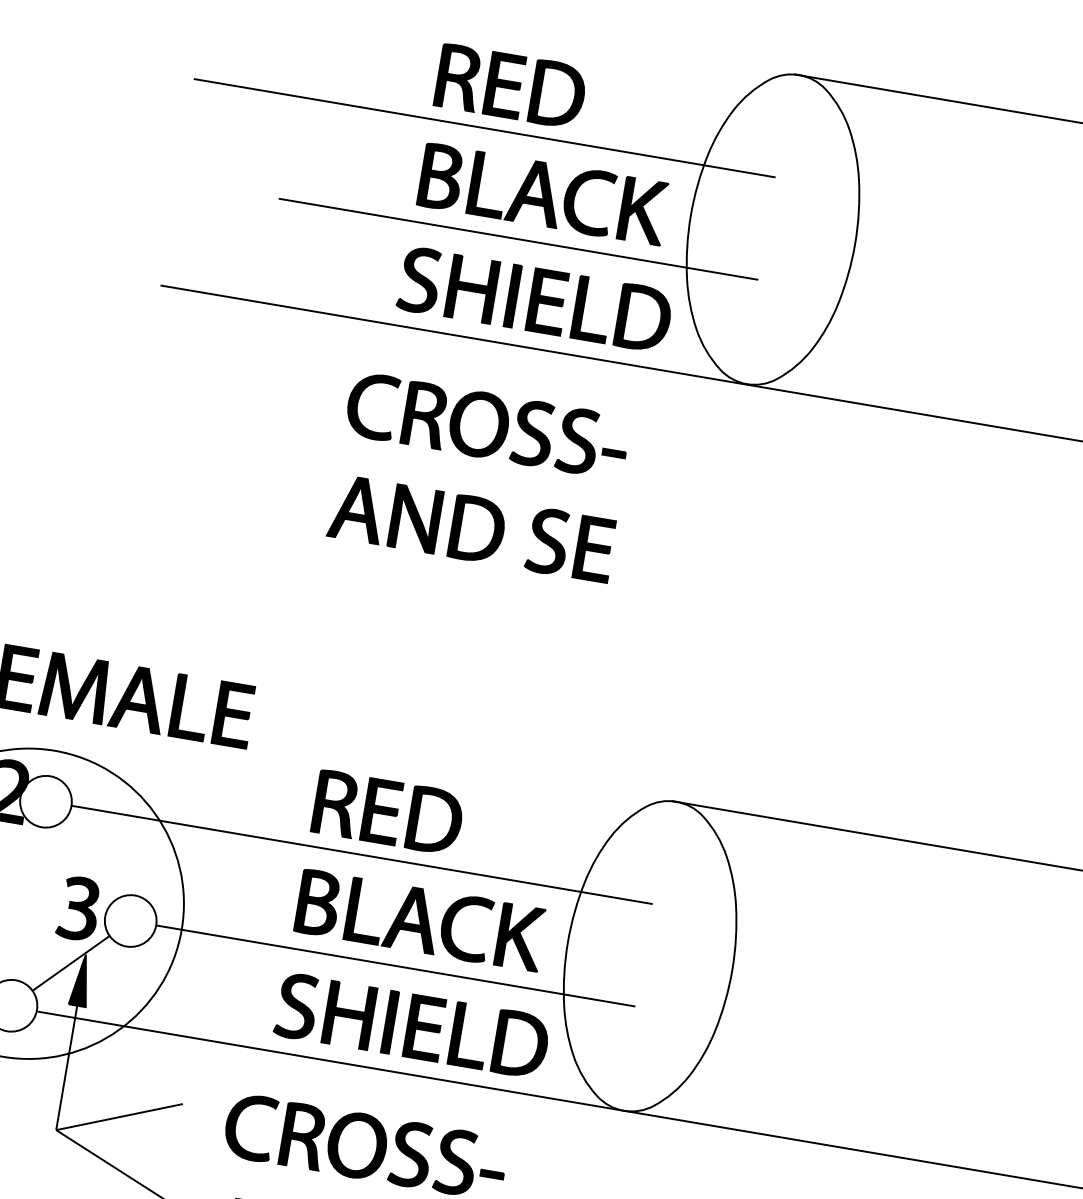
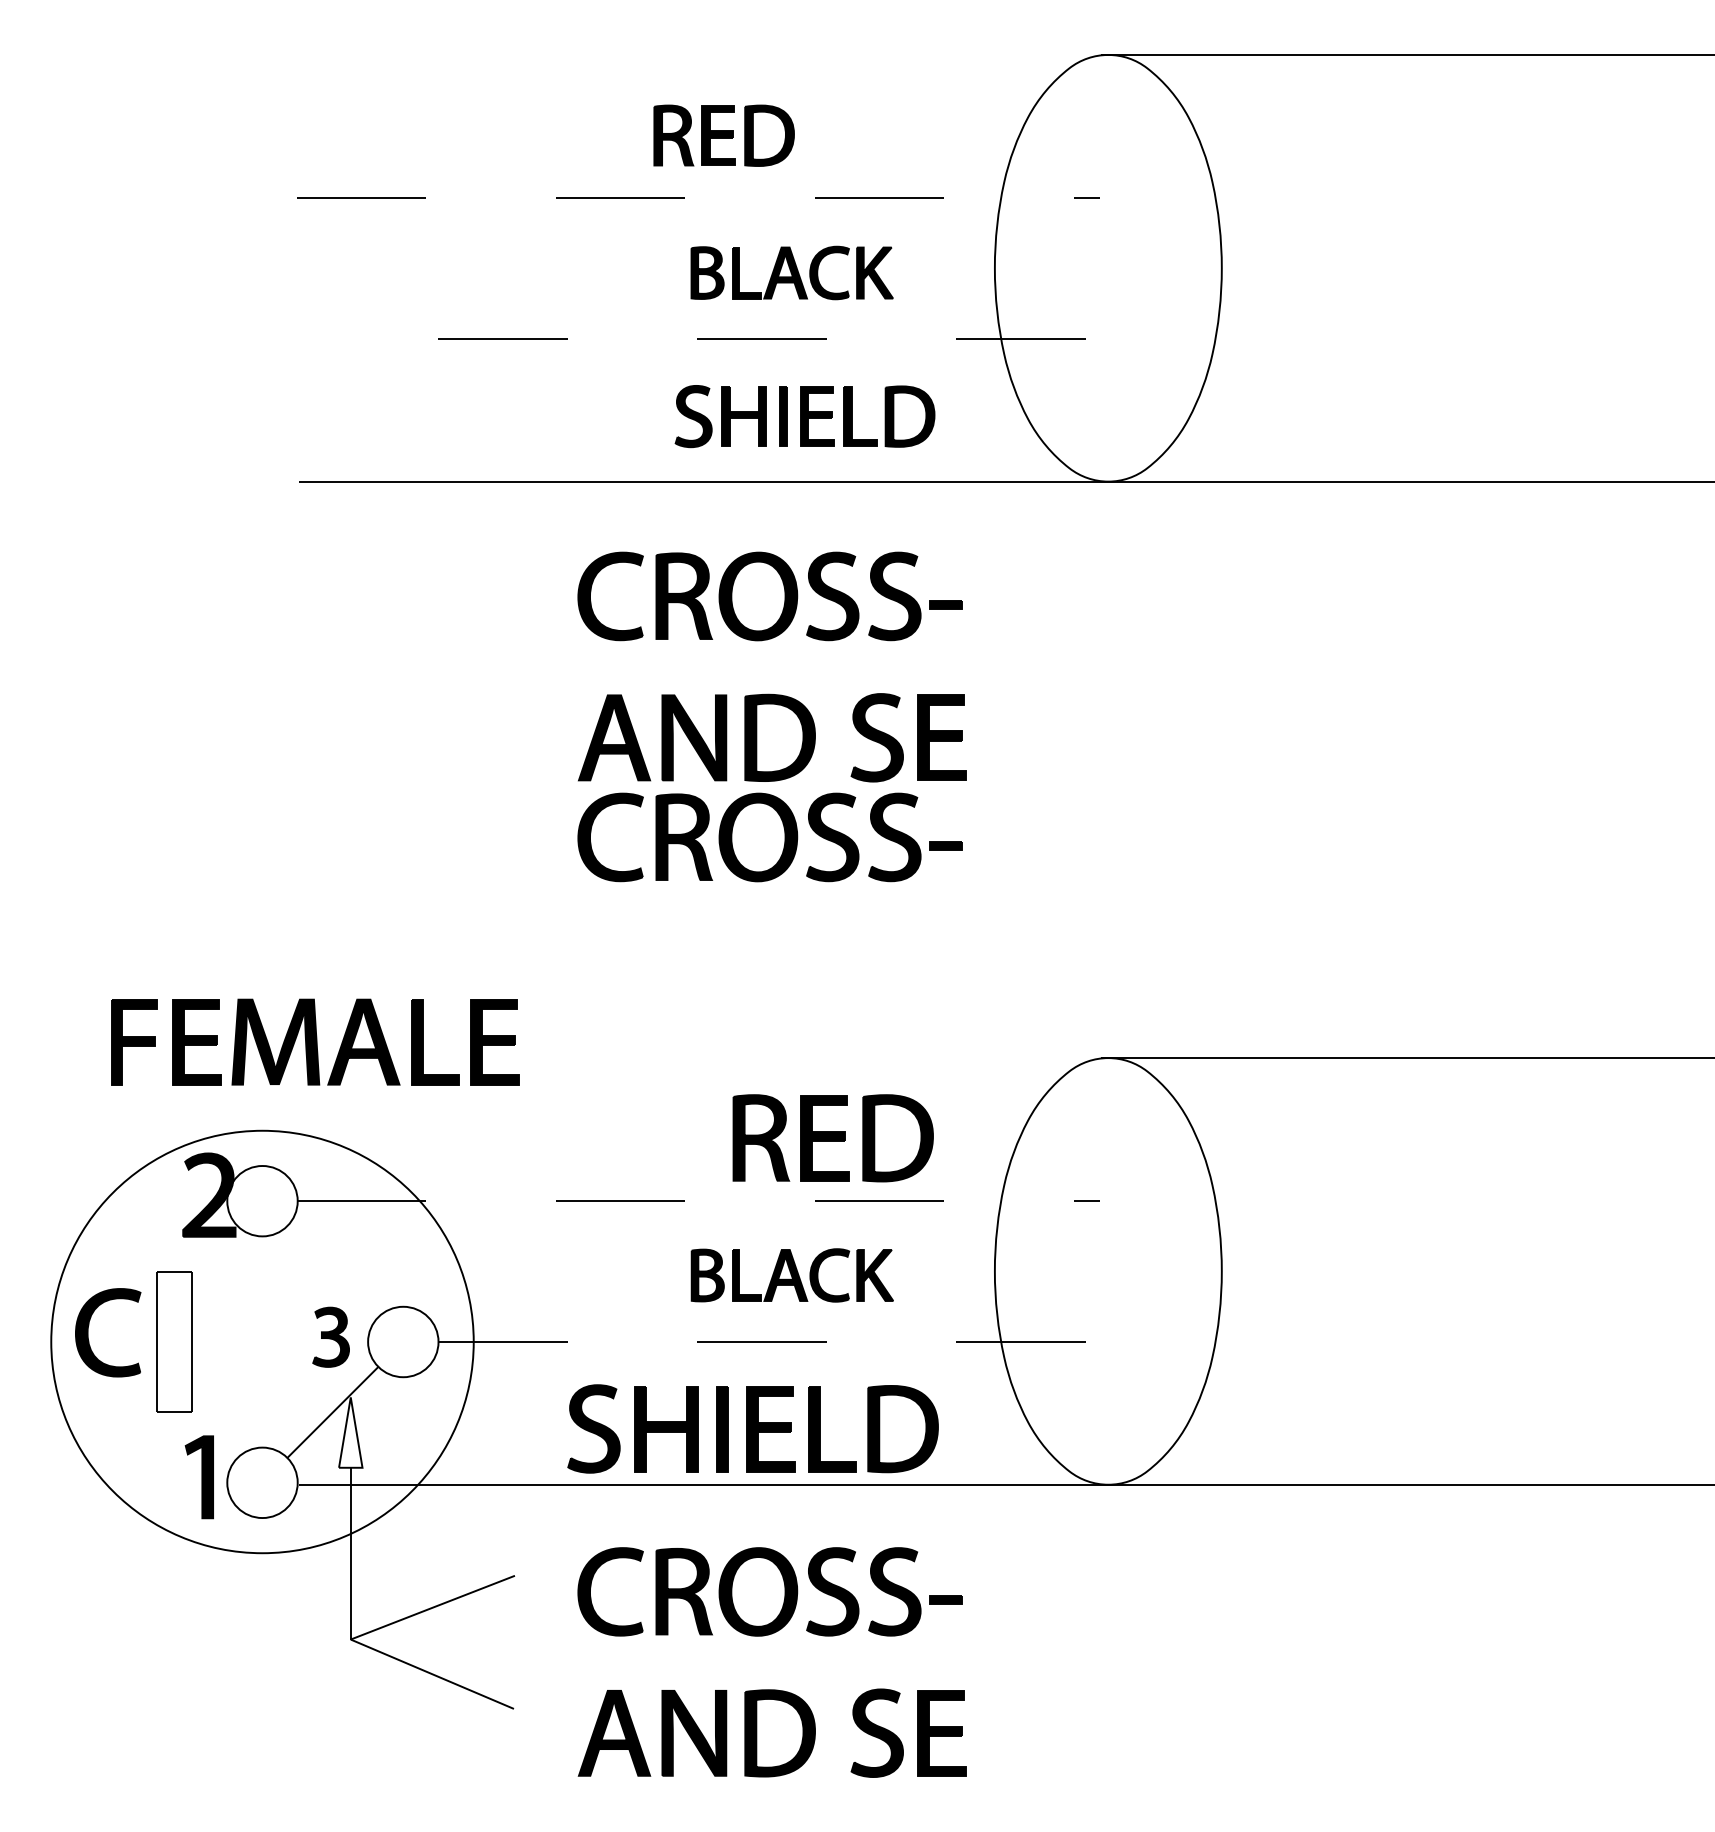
part: (510, 86) -> (723, 135), size x0.7
line: (484, 128) -> (698, 197), solid -> dashed
part: (542, 193) -> (791, 272), size x0.6
line: (518, 239) -> (769, 339), solid -> dashed
part: (534, 299) -> (804, 416), size x0.7
part: (457, 600) -> (769, 837), added
part: (387, 812) -> (832, 1138), moved
line: (361, 854) -> (698, 1200), solid -> dashed
part: (78, 908) -> (330, 1337), size x0.7
part: (420, 920) -> (792, 1275), size x0.6
line: (395, 966) -> (769, 1342), solid -> dashed
fill: (81, 980) -> (350, 1432), removed
part: (411, 1025) -> (752, 1428), moved

